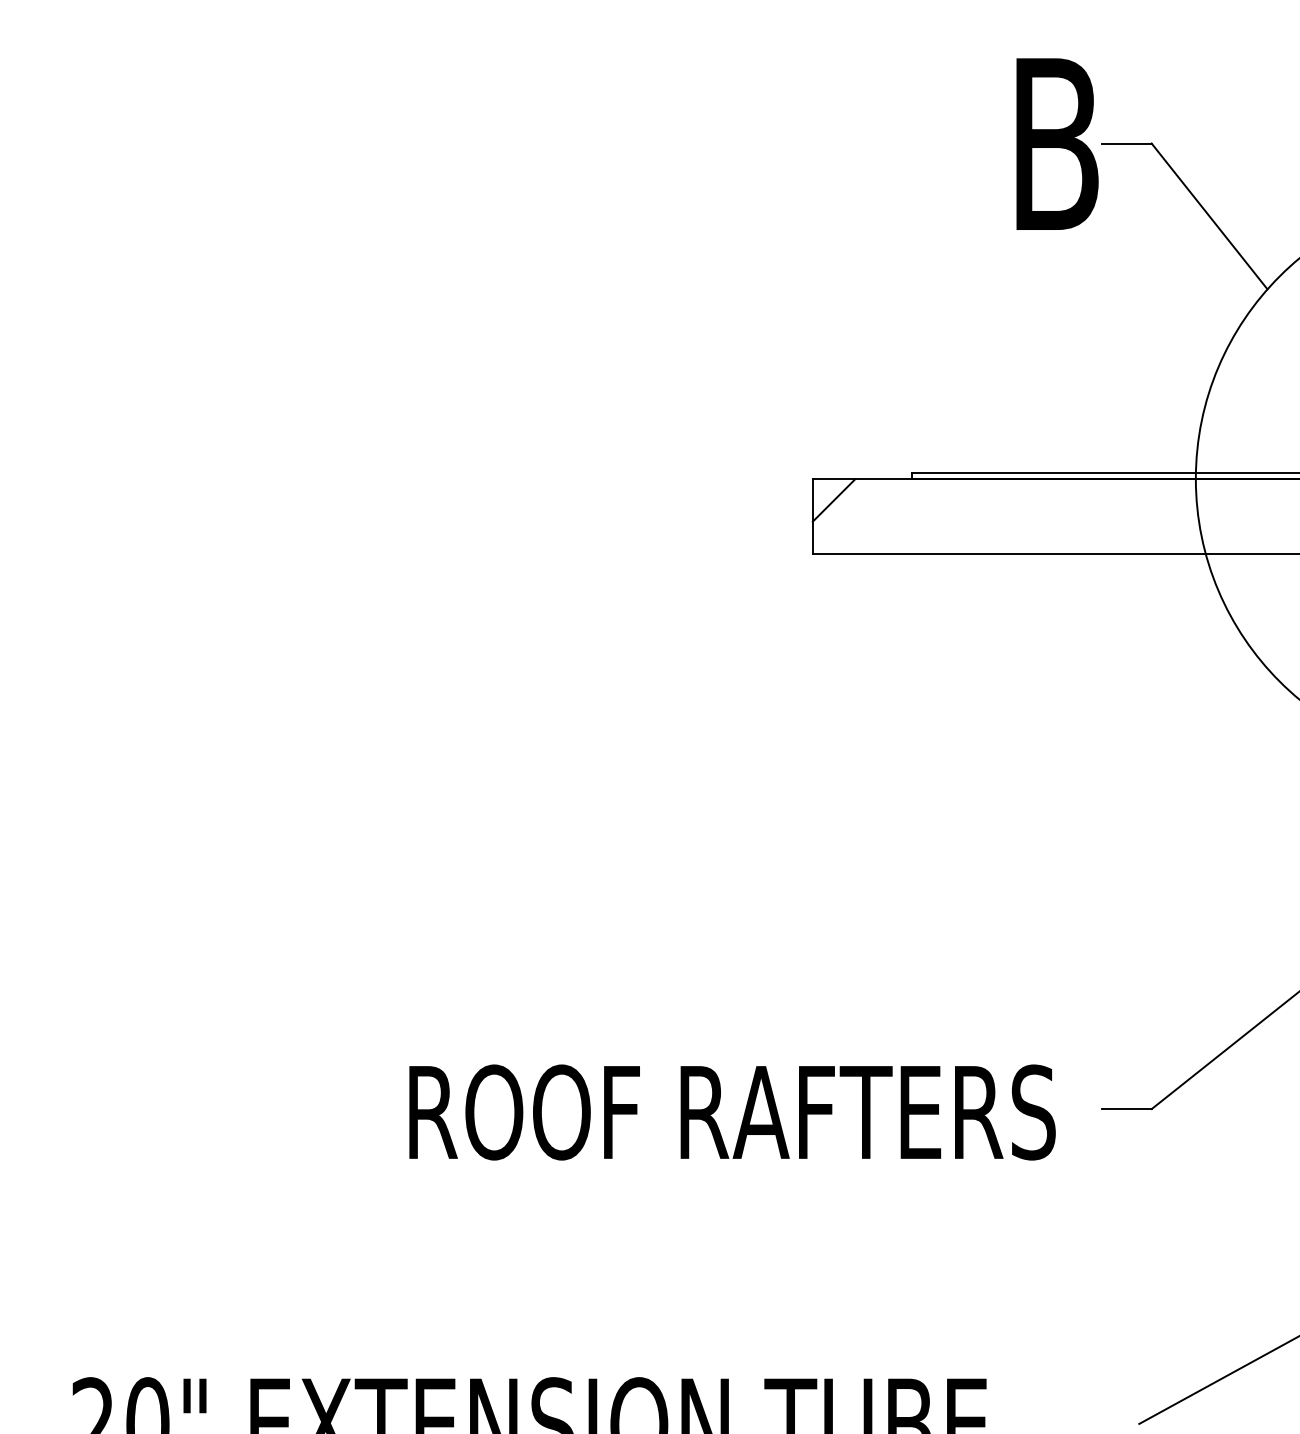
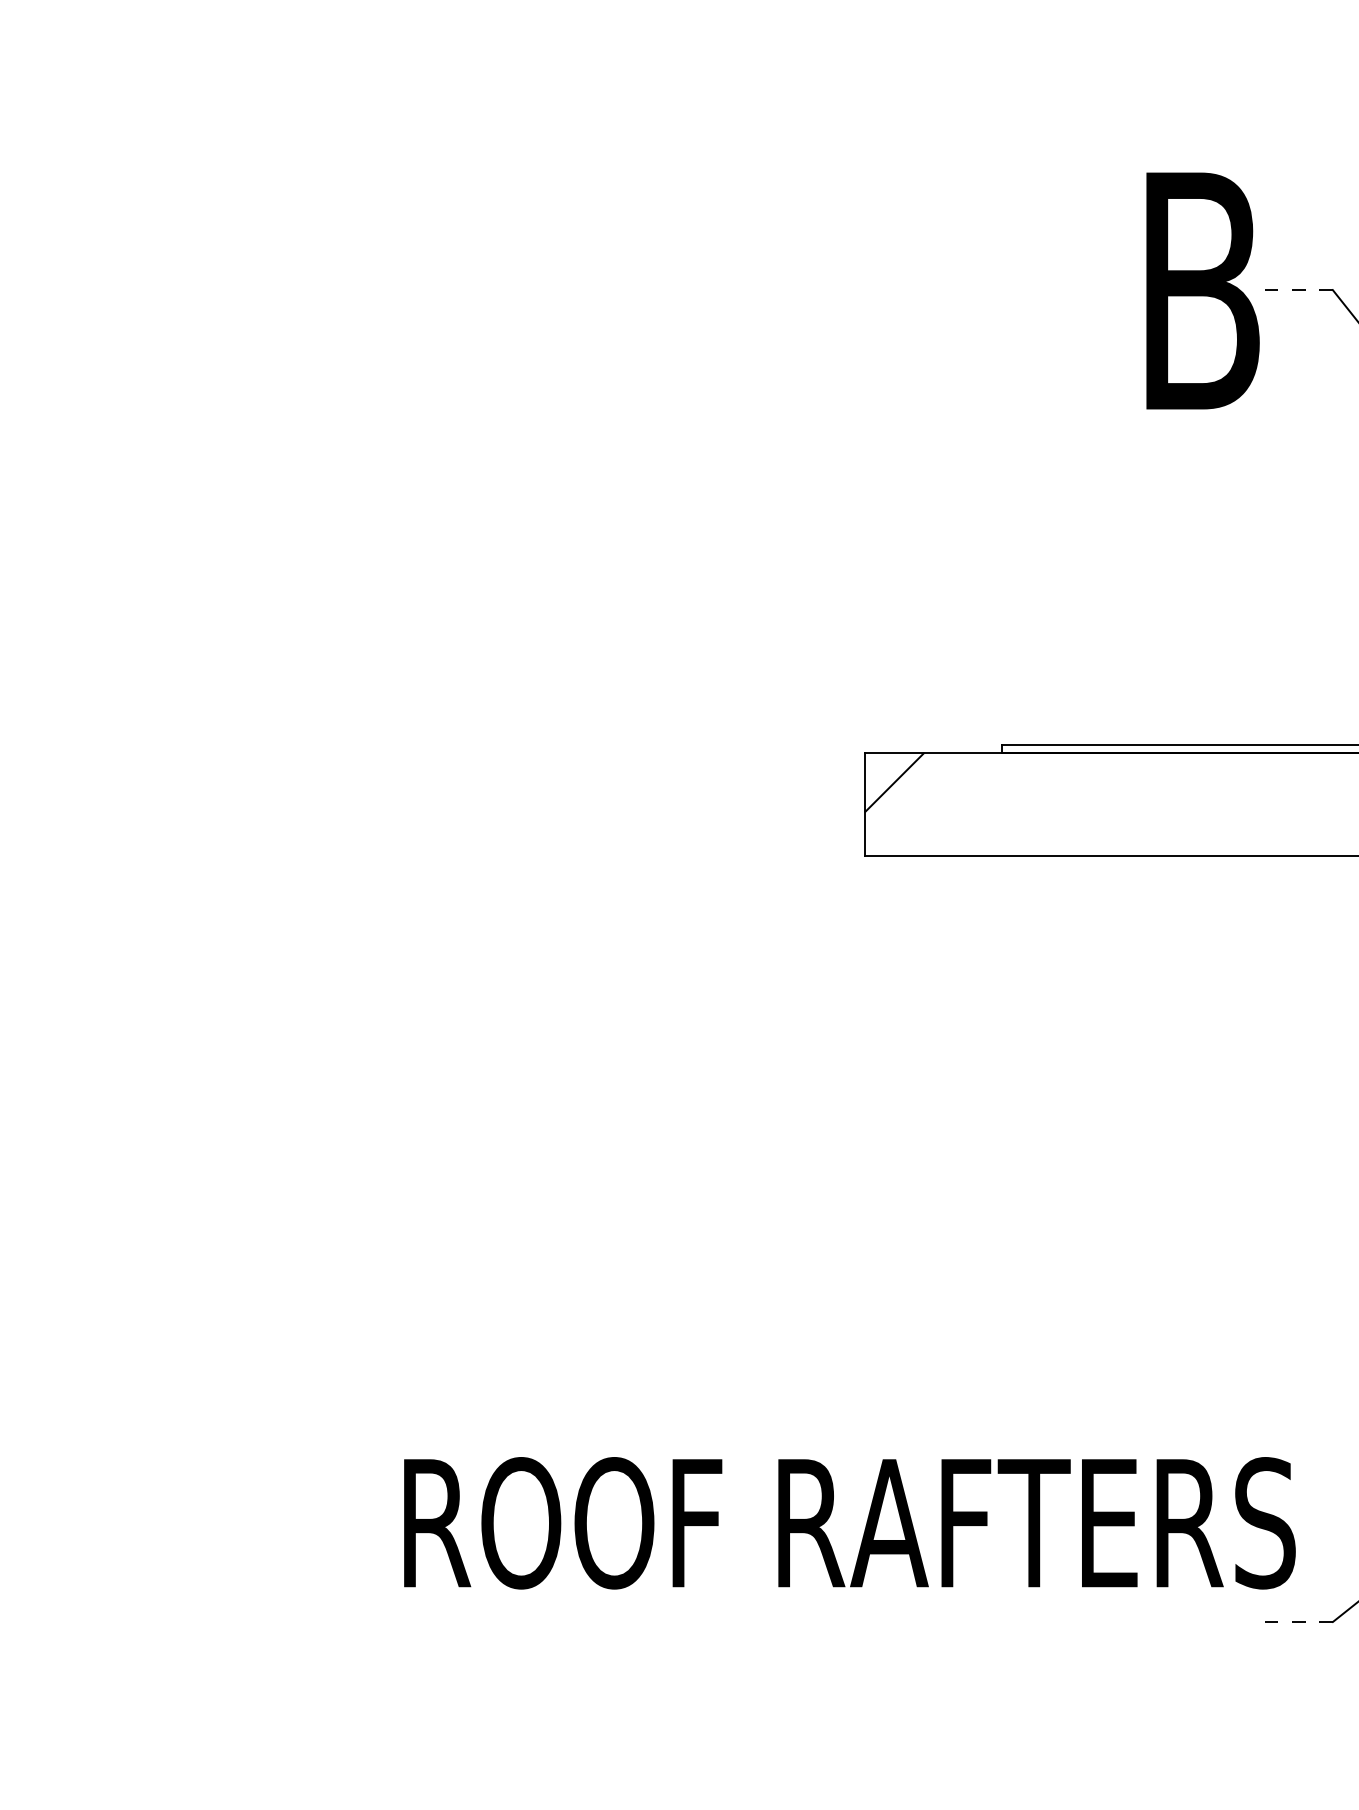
line: (1126, 143) -> (1298, 290), solid -> dashed
line: (1127, 1109) -> (1299, 1622), solid -> dashed
text: (732, 1112) -> (849, 1523), moved

